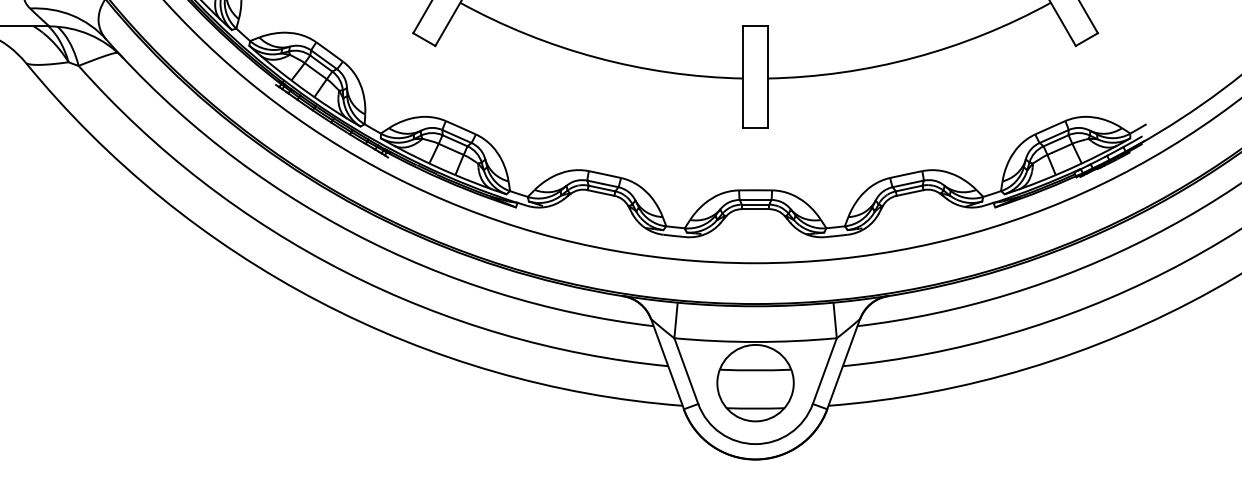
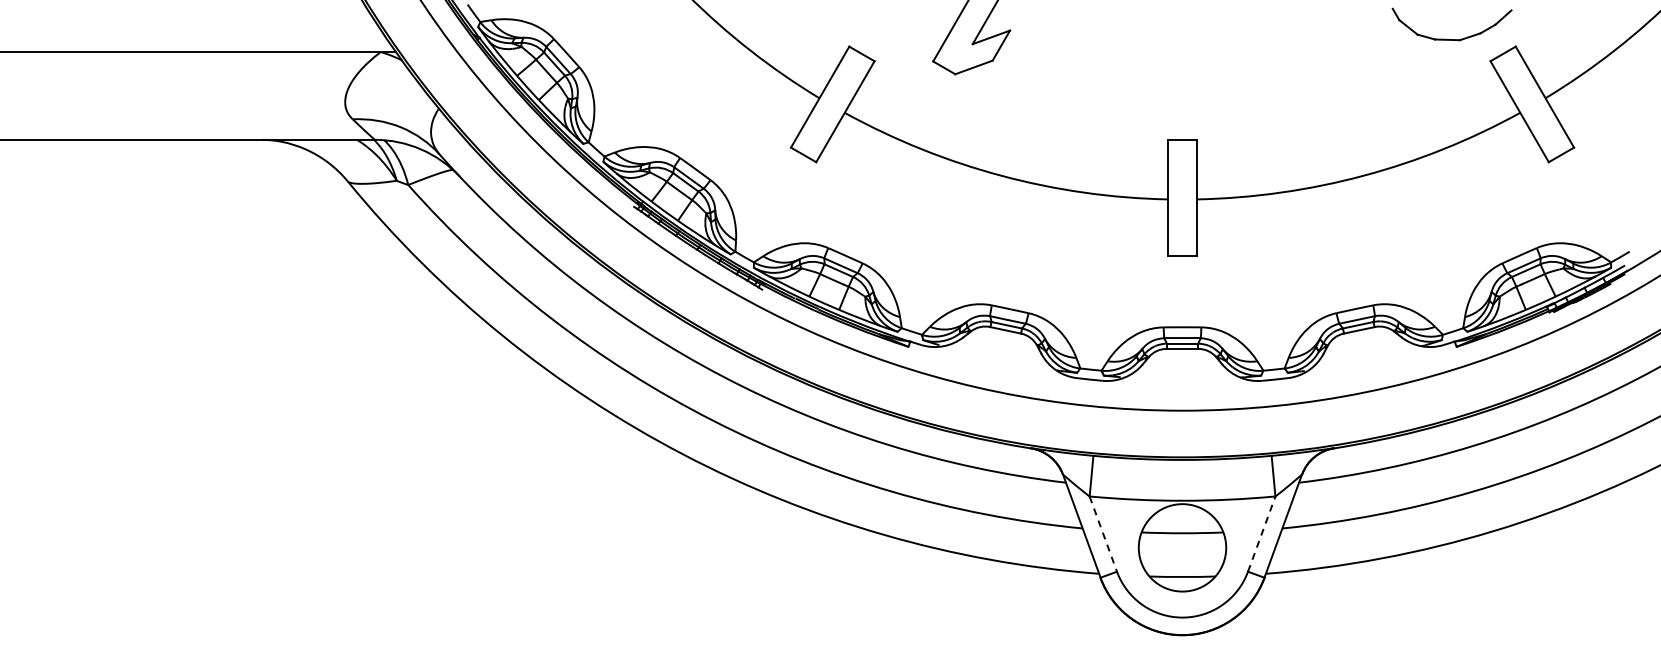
line: (824, 370) -> (1261, 533), solid -> dashed
line: (686, 371) -> (1103, 534), solid -> dashed

